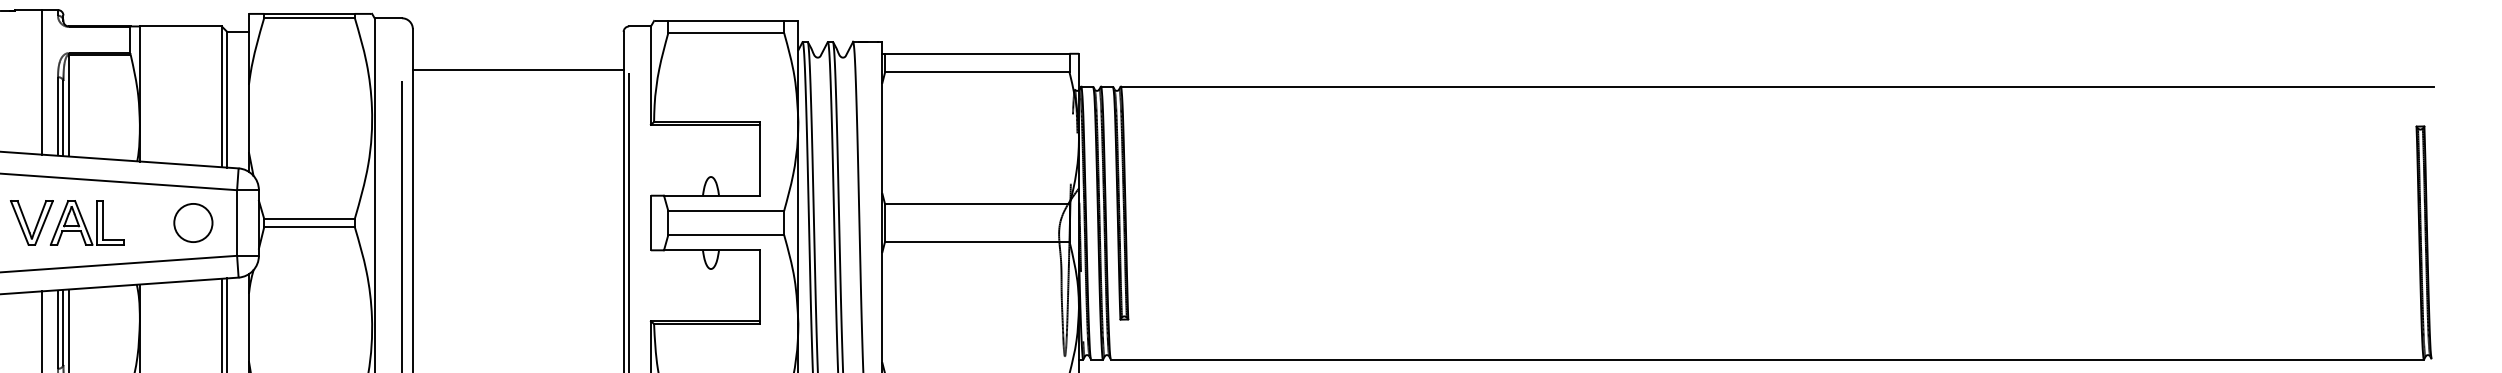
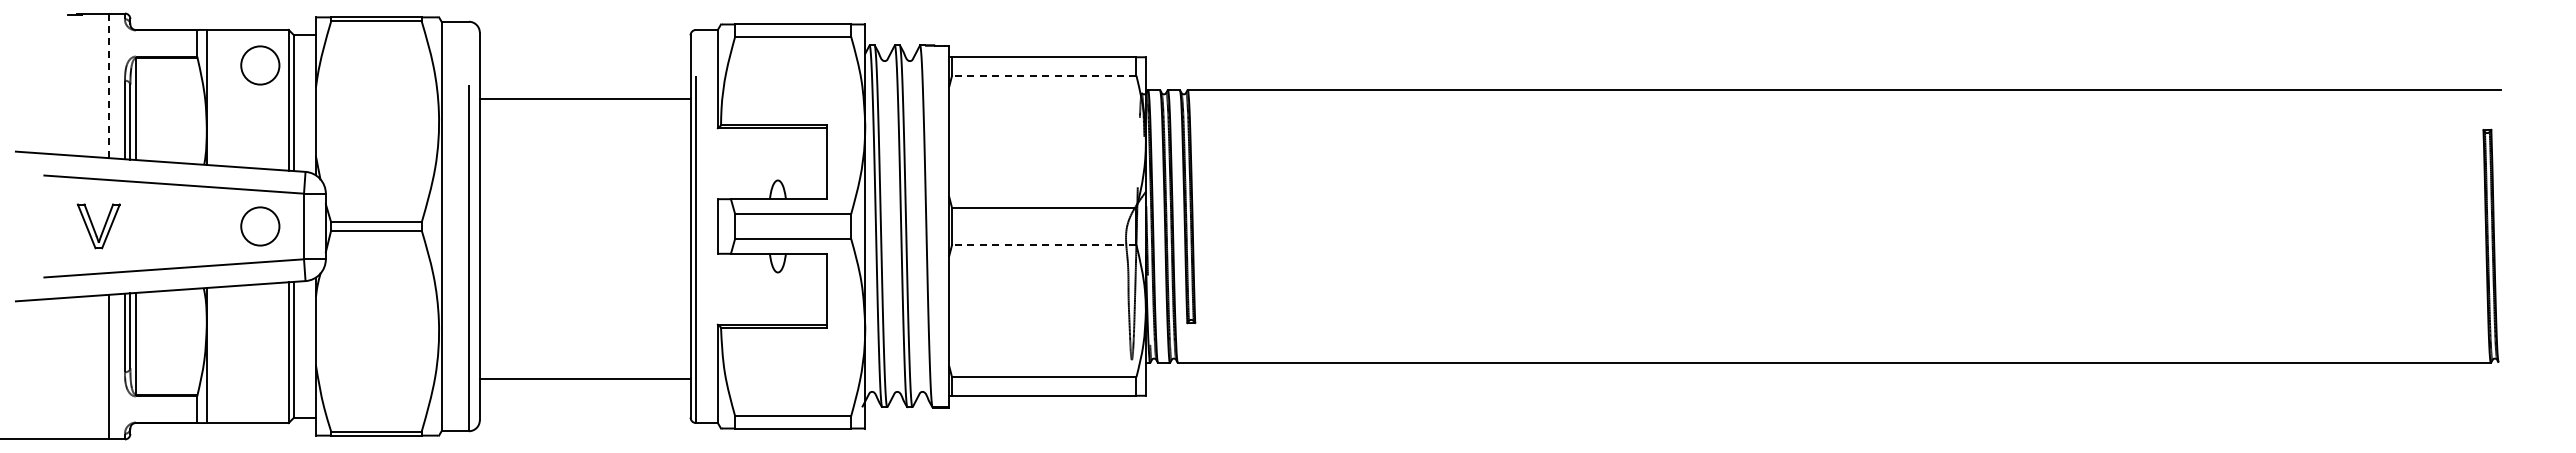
circle: (193, 62) -> (260, 65), added
line: (517, 70) -> (584, 98), moved
line: (976, 72) -> (1043, 75), solid -> dashed
line: (41, 83) -> (108, 86), solid -> dashed
part: (86, 223) -> (153, 226), removed
line: (976, 242) -> (1043, 245), solid -> dashed

